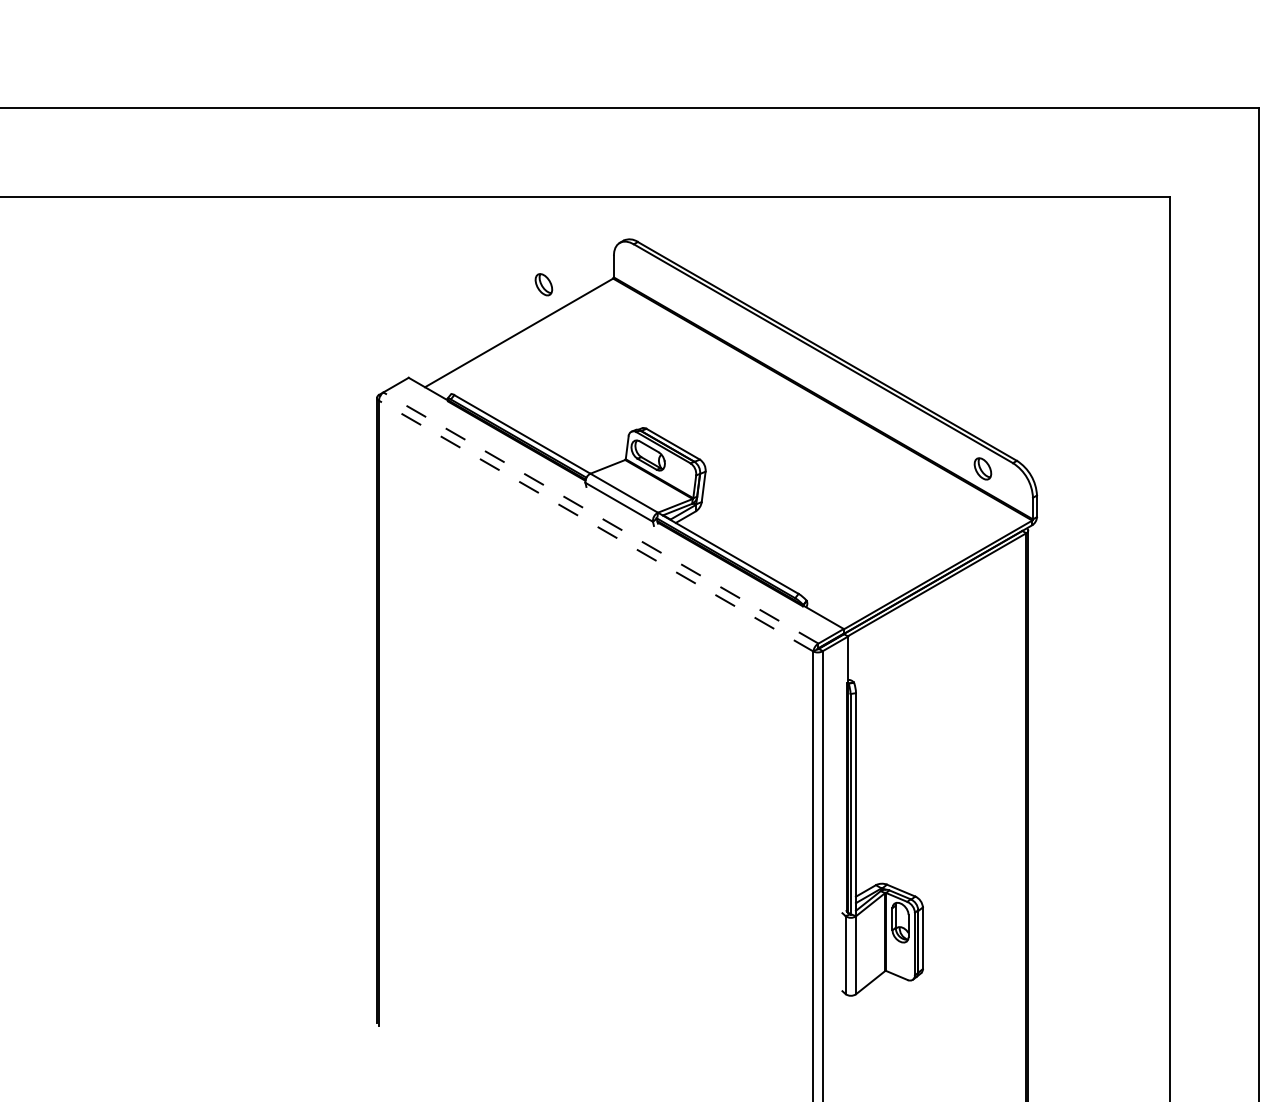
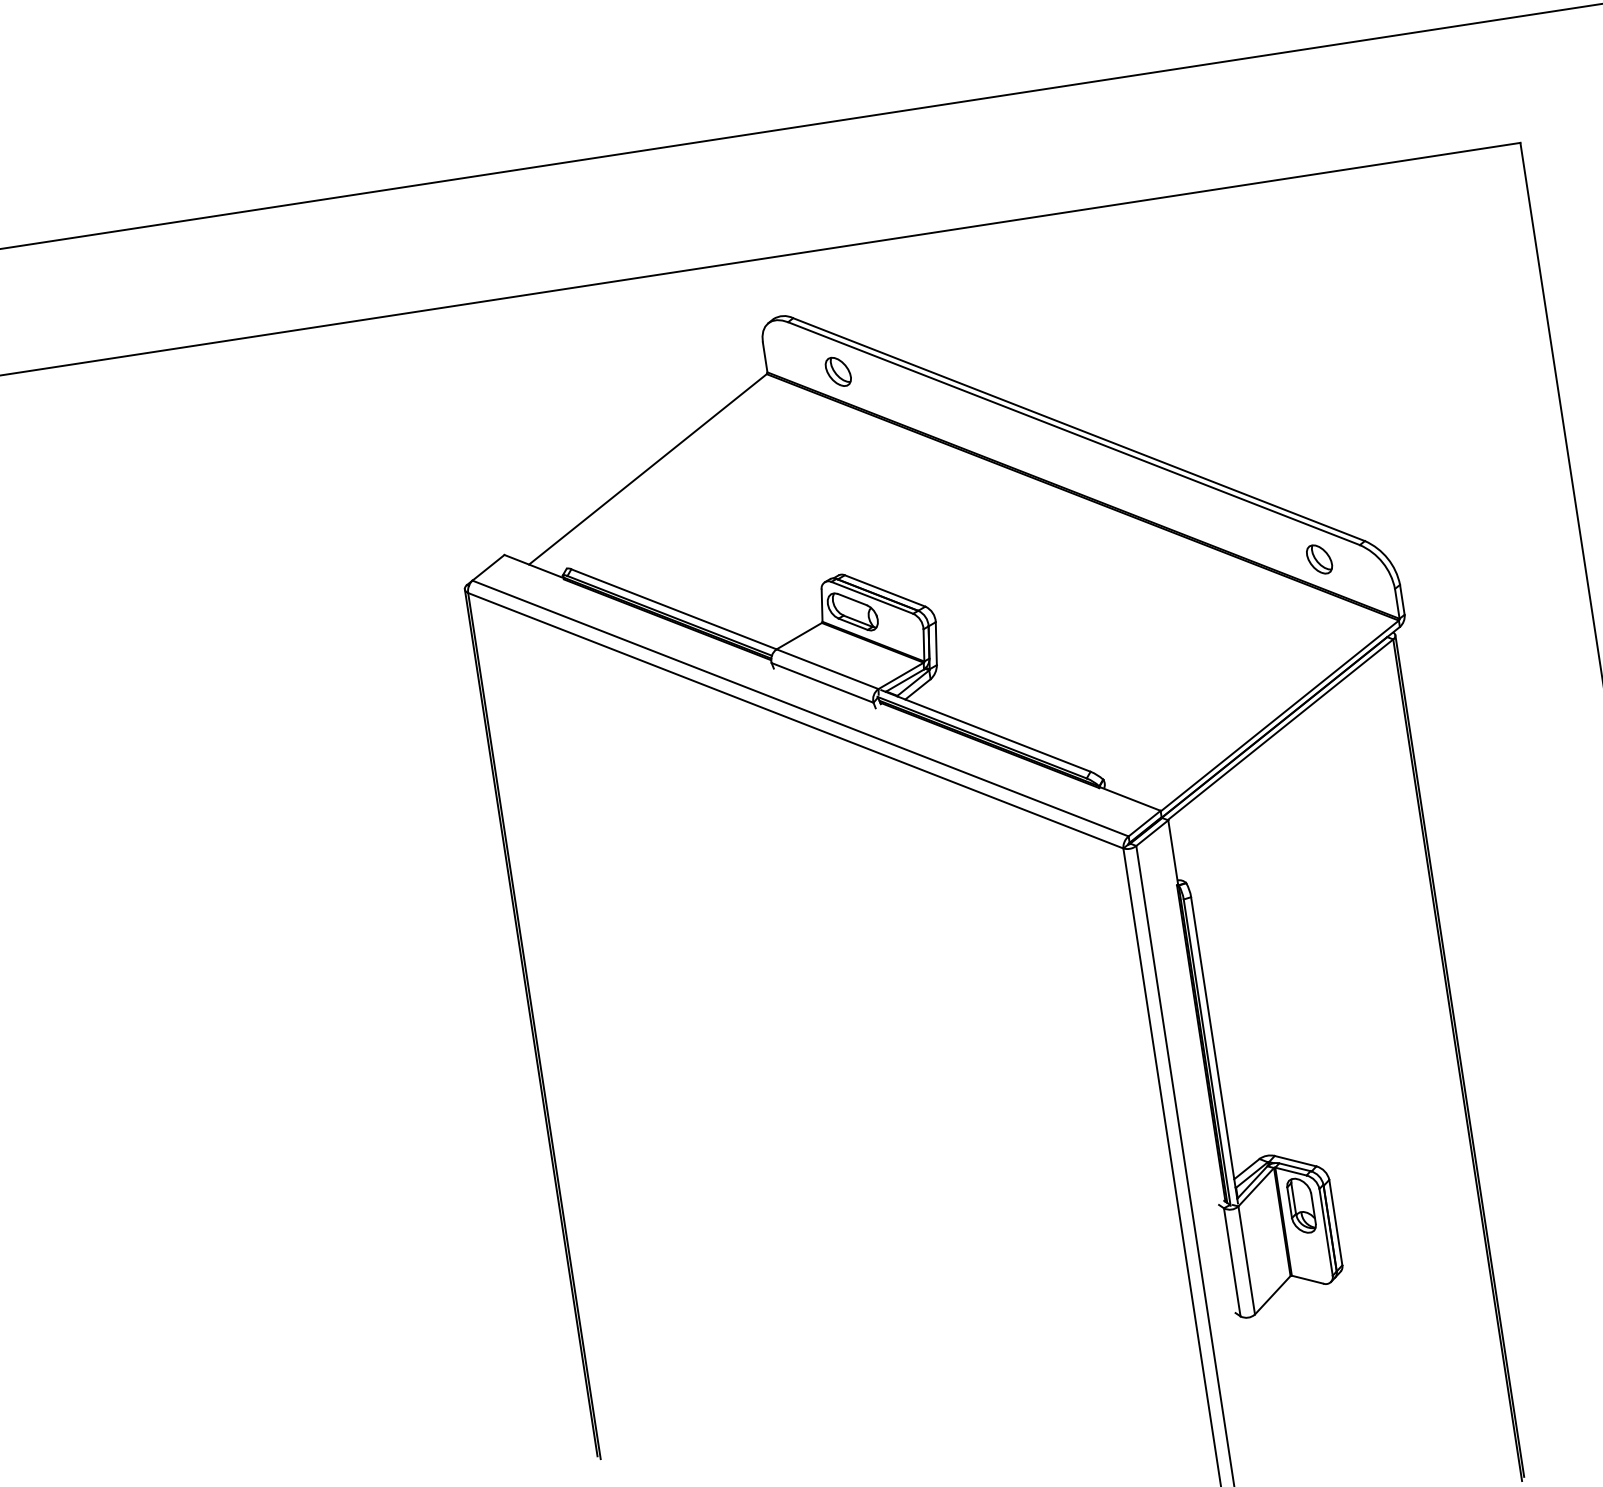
part: (543, 284) -> (837, 371), moved
line: (600, 517) -> (799, 707), dashed -> solid
line: (596, 526) -> (796, 721), dashed -> solid

